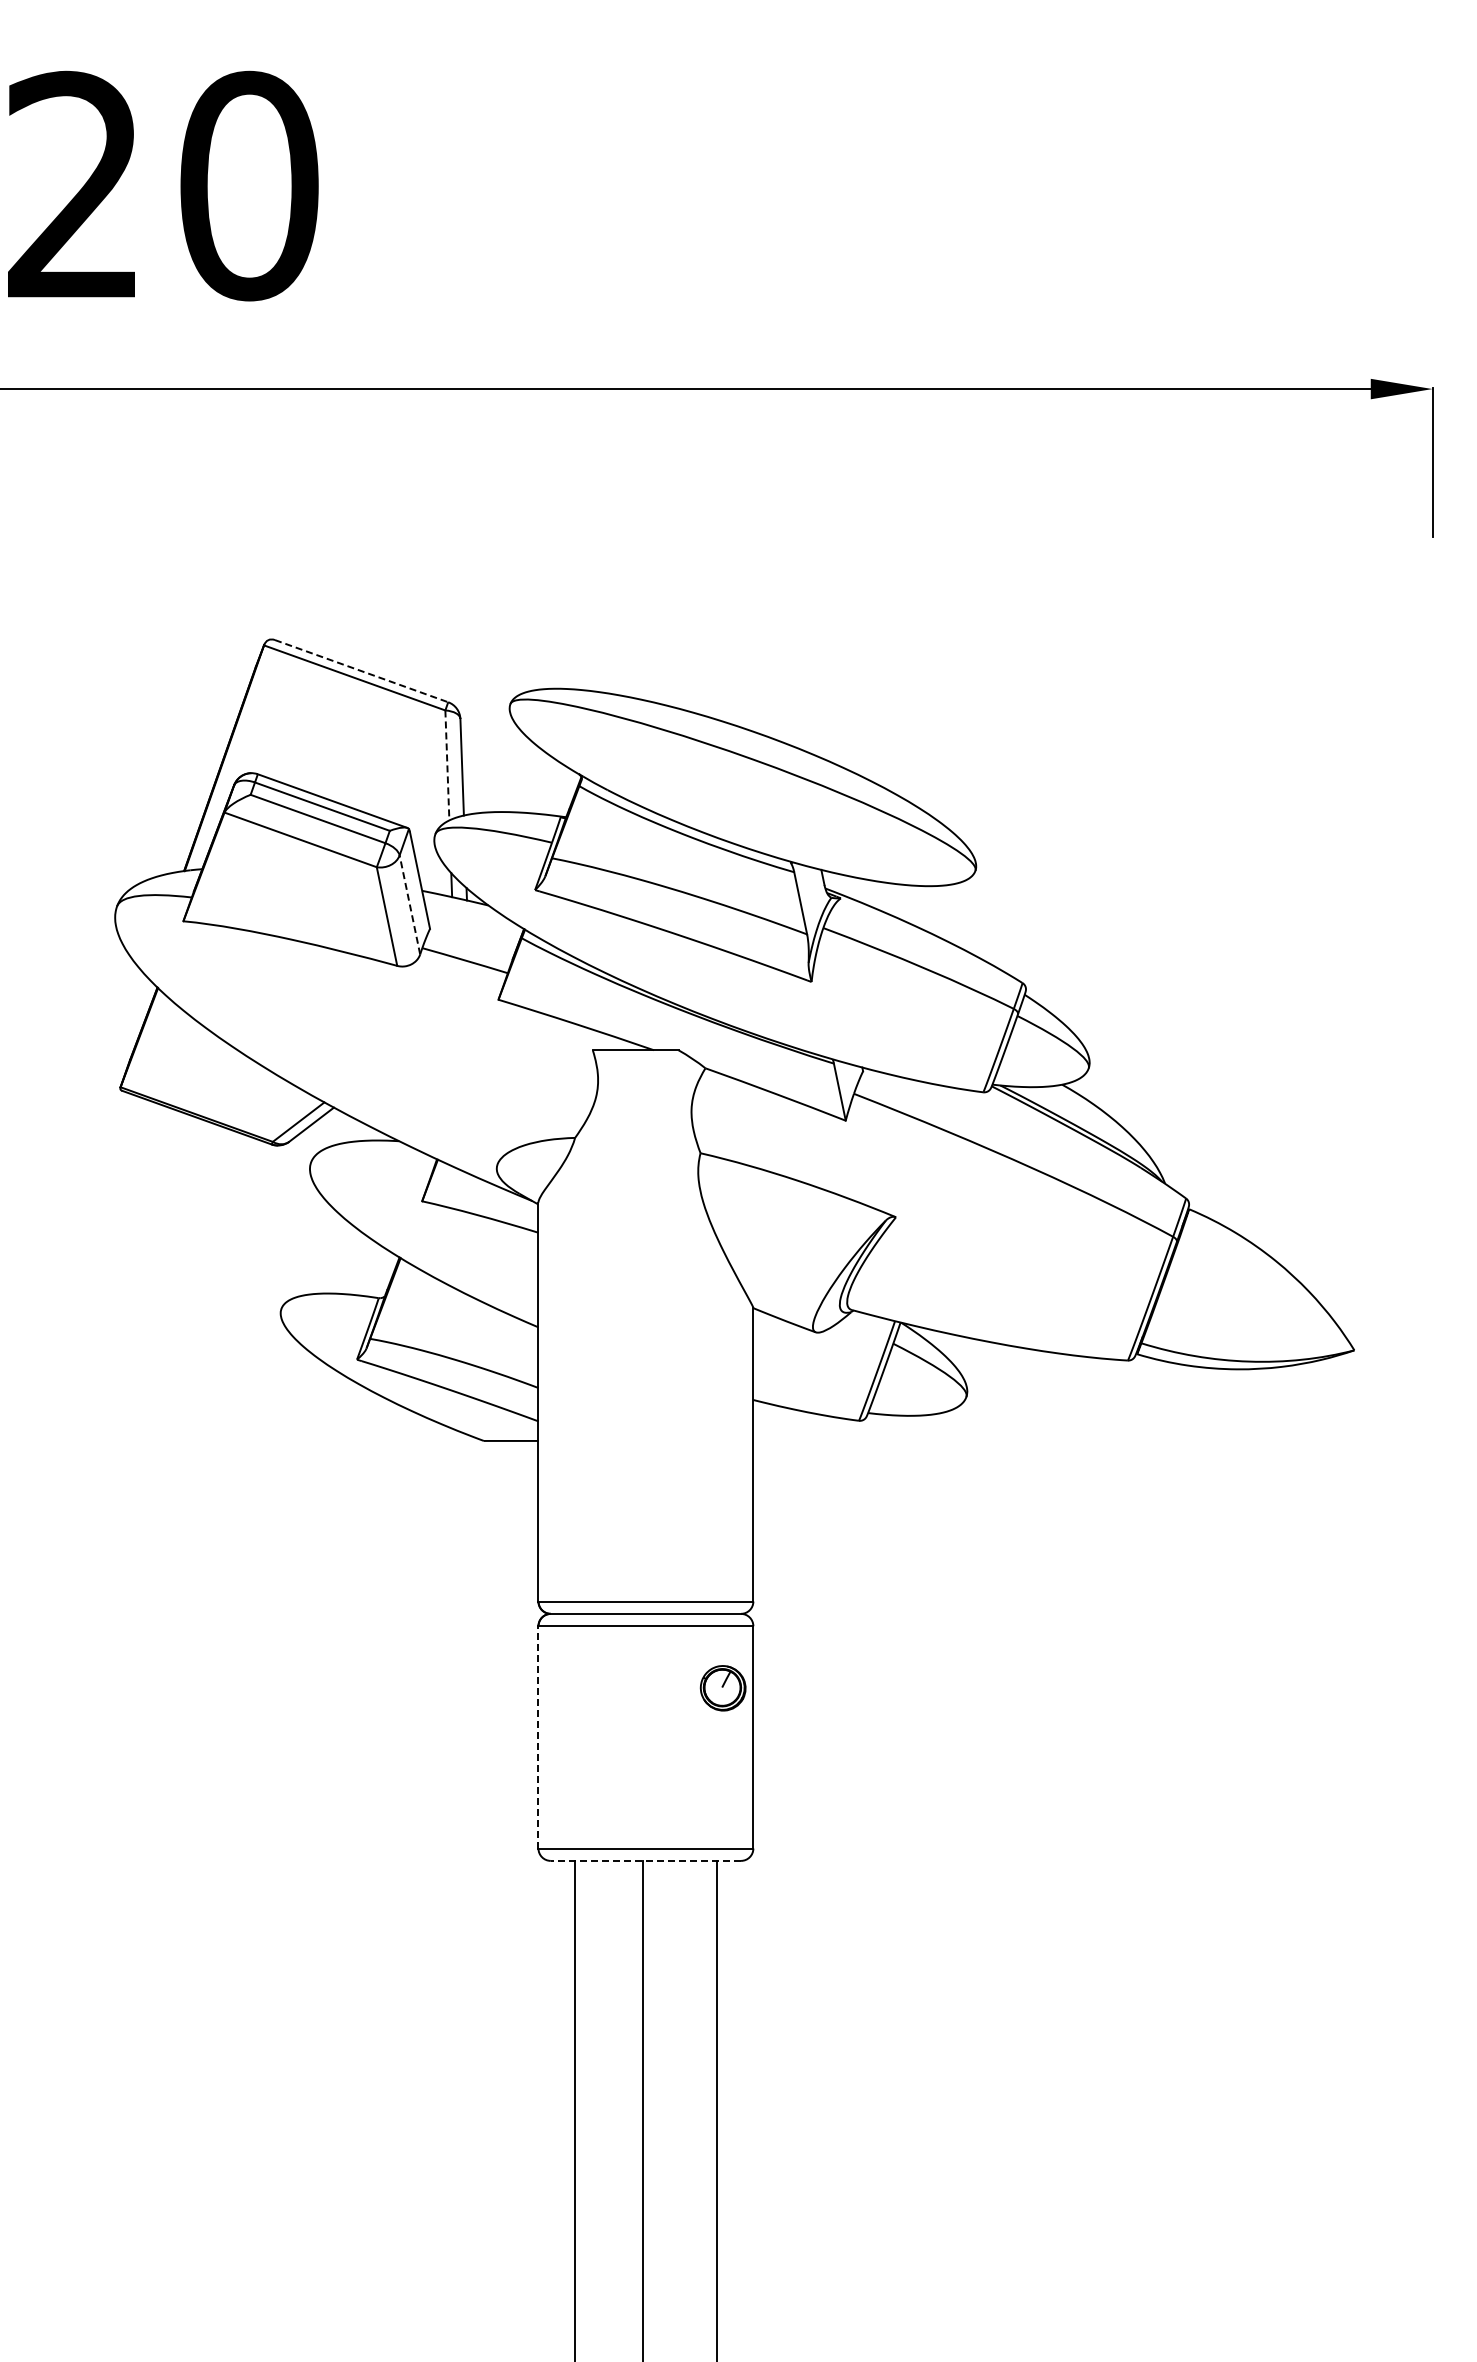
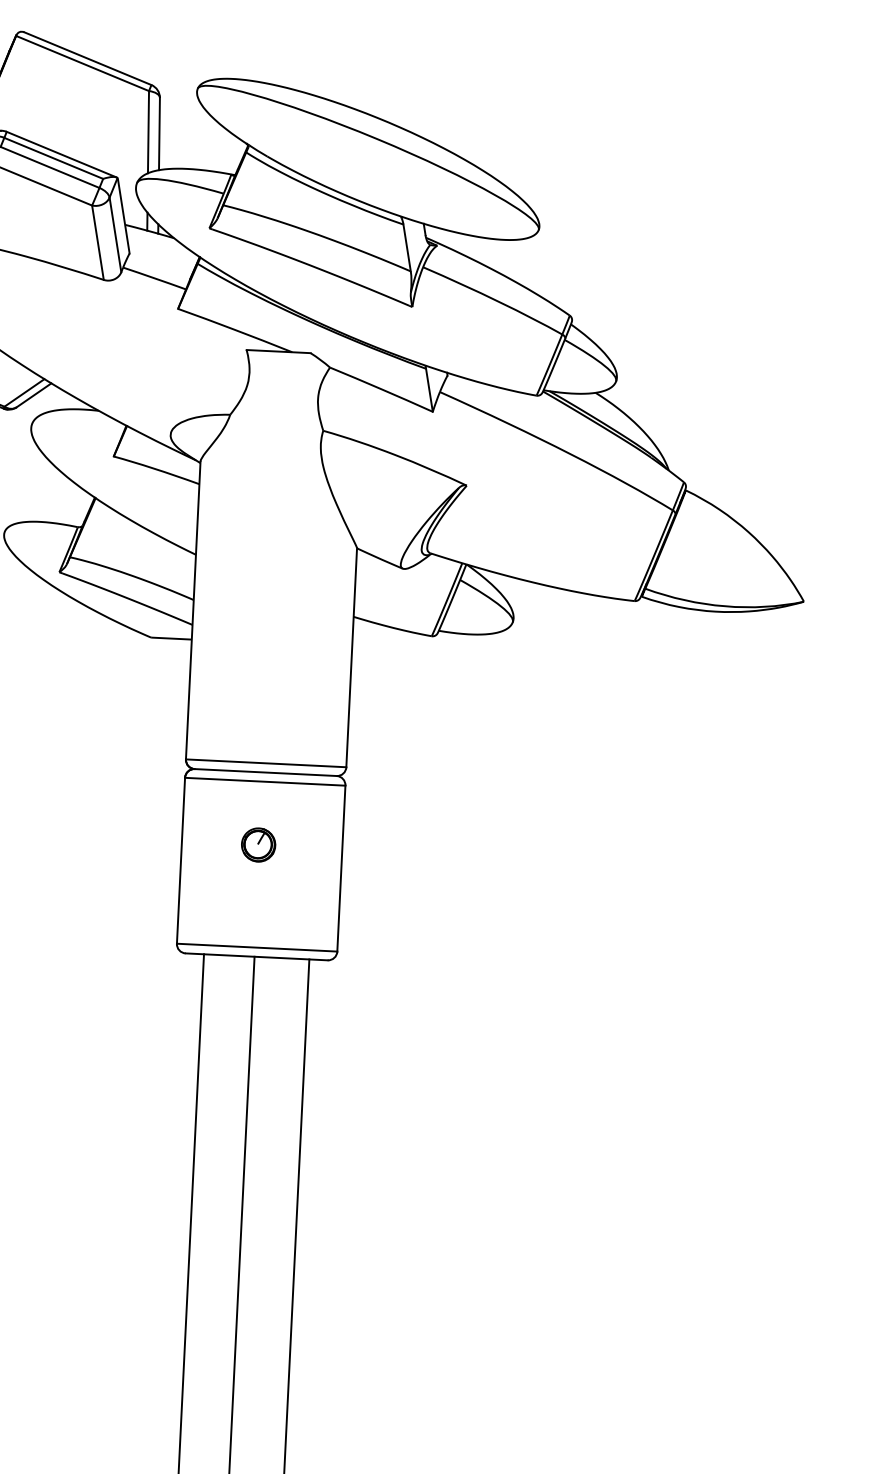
line: (361, 671) -> (87, 58), dashed -> solid
line: (447, 765) -> (148, 132), dashed -> solid
line: (409, 904) -> (115, 234), dashed -> solid
part: (722, 1688) -> (258, 845), moved
line: (538, 1736) -> (181, 860), dashed -> solid
line: (645, 1860) -> (256, 956), dashed -> solid

